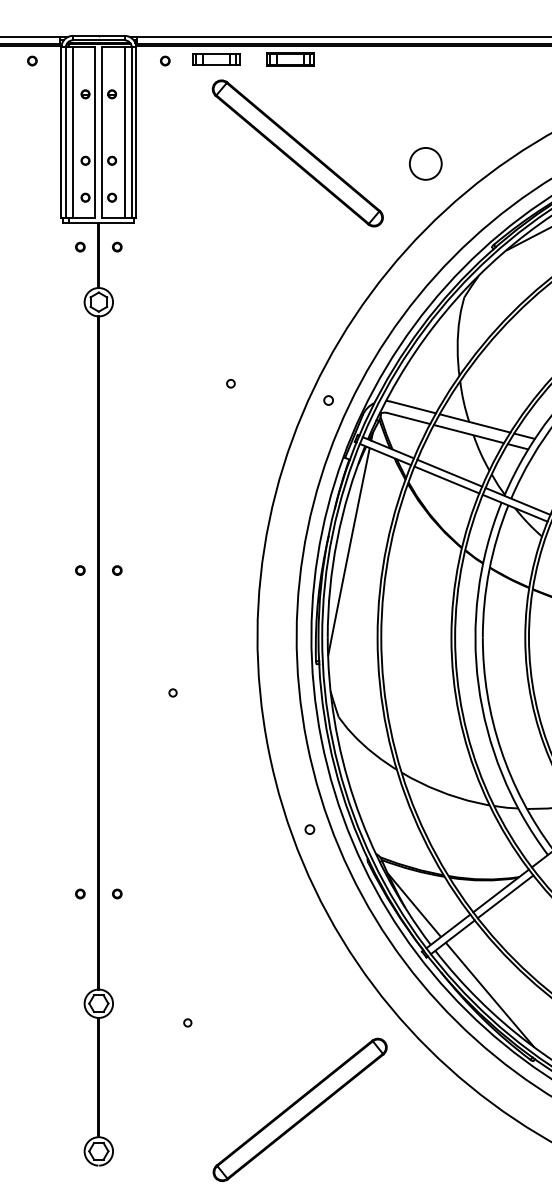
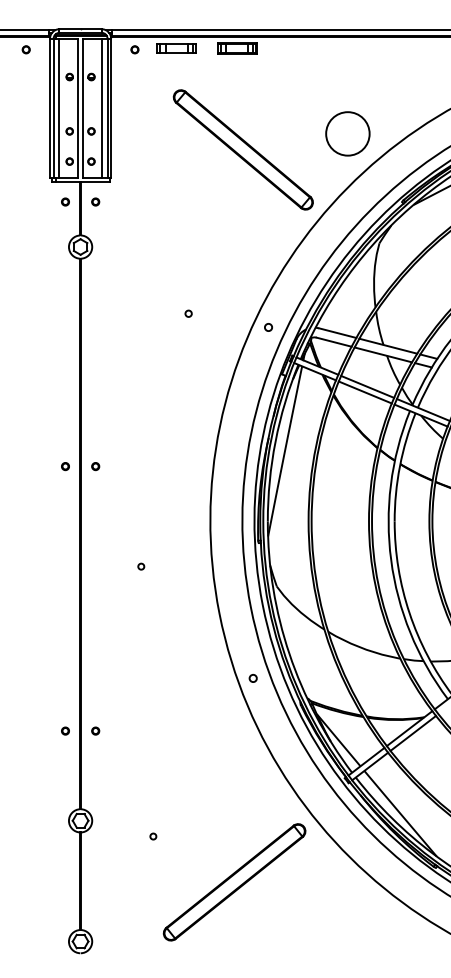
part: (297, 153) -> (243, 149), moved
circle: (425, 163) -> (347, 133), size x1.67
part: (299, 1109) -> (234, 882), moved

